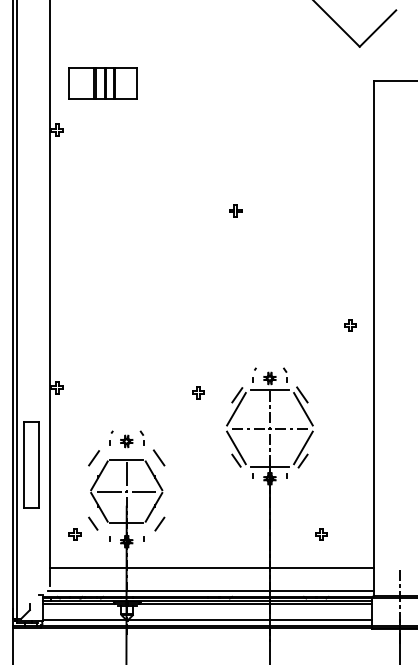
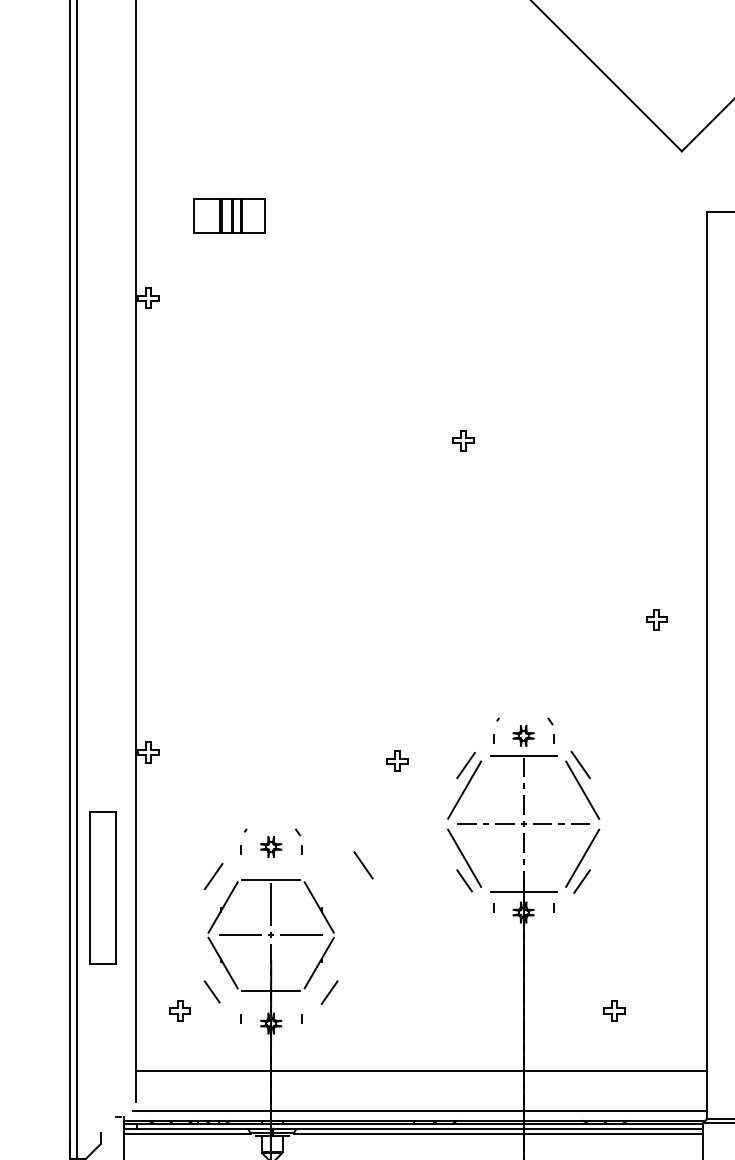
part: (102, 83) -> (228, 216), size x0.6
part: (350, 325) -> (656, 619), moved
line: (158, 457) -> (362, 864), moved

